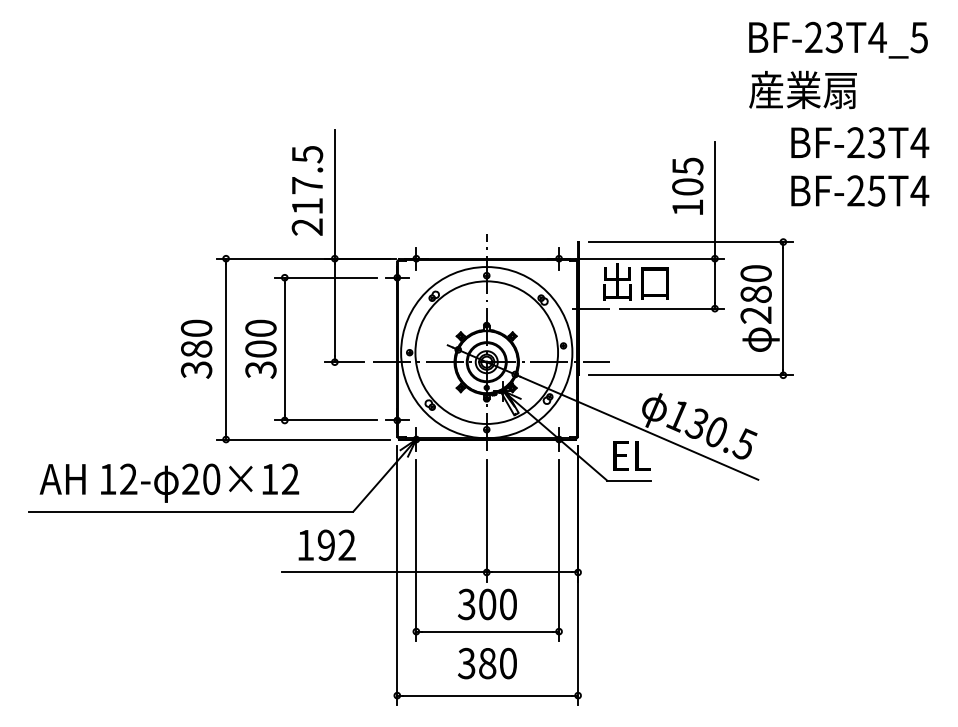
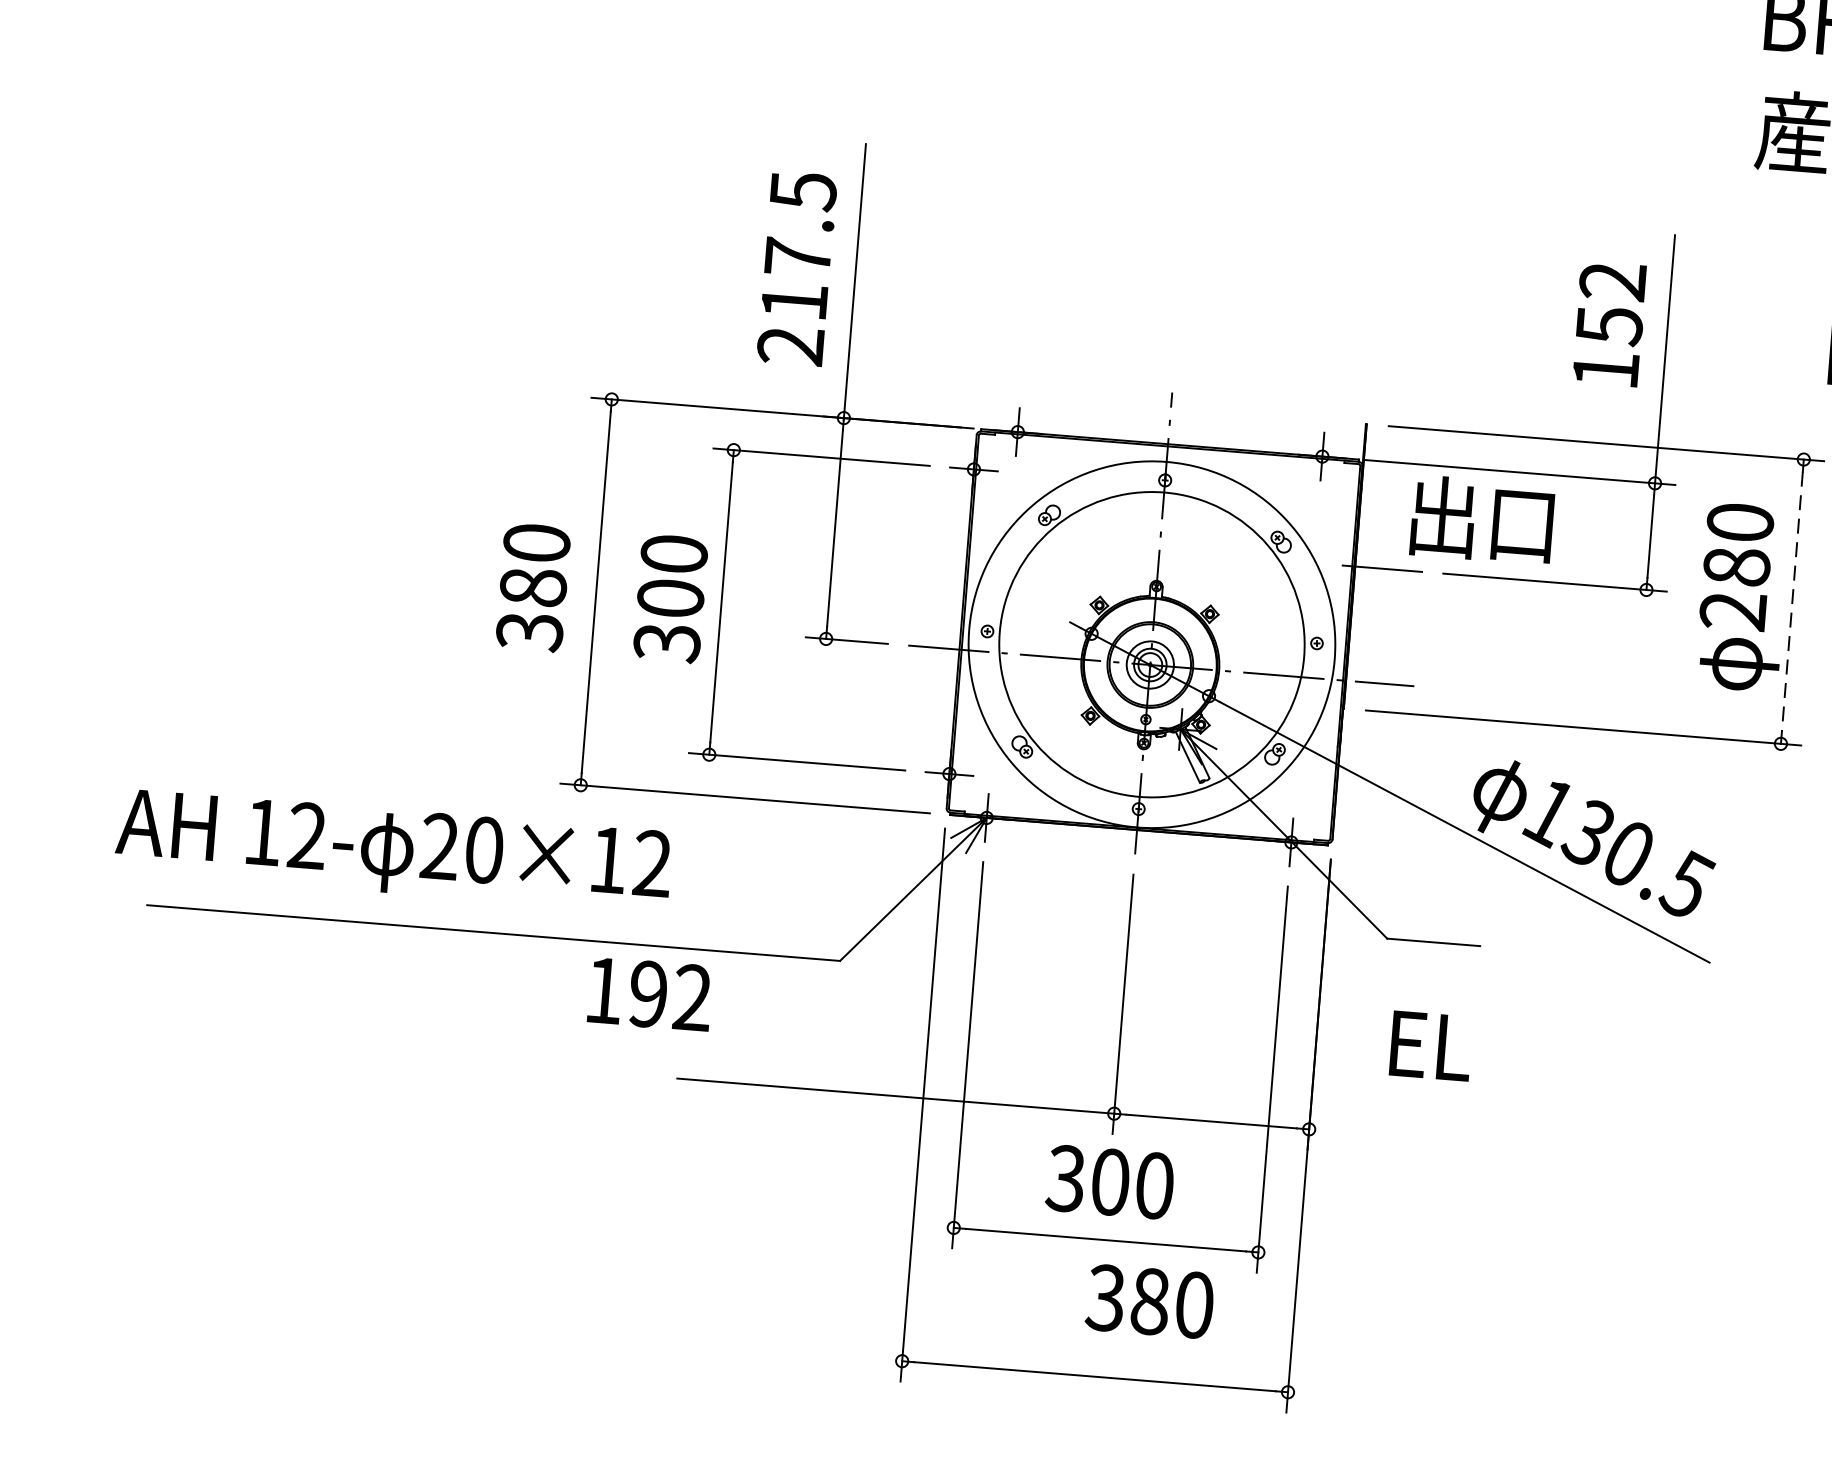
text: (687, 176) -> (1610, 303), 105 -> 152
line: (783, 308) -> (1792, 601), solid -> dashed
text: (631, 455) -> (1430, 1044), moved
text: (169, 482) -> (393, 849), moved
text: (326, 544) -> (648, 992), moved
text: (487, 663) -> (1150, 1301), moved

